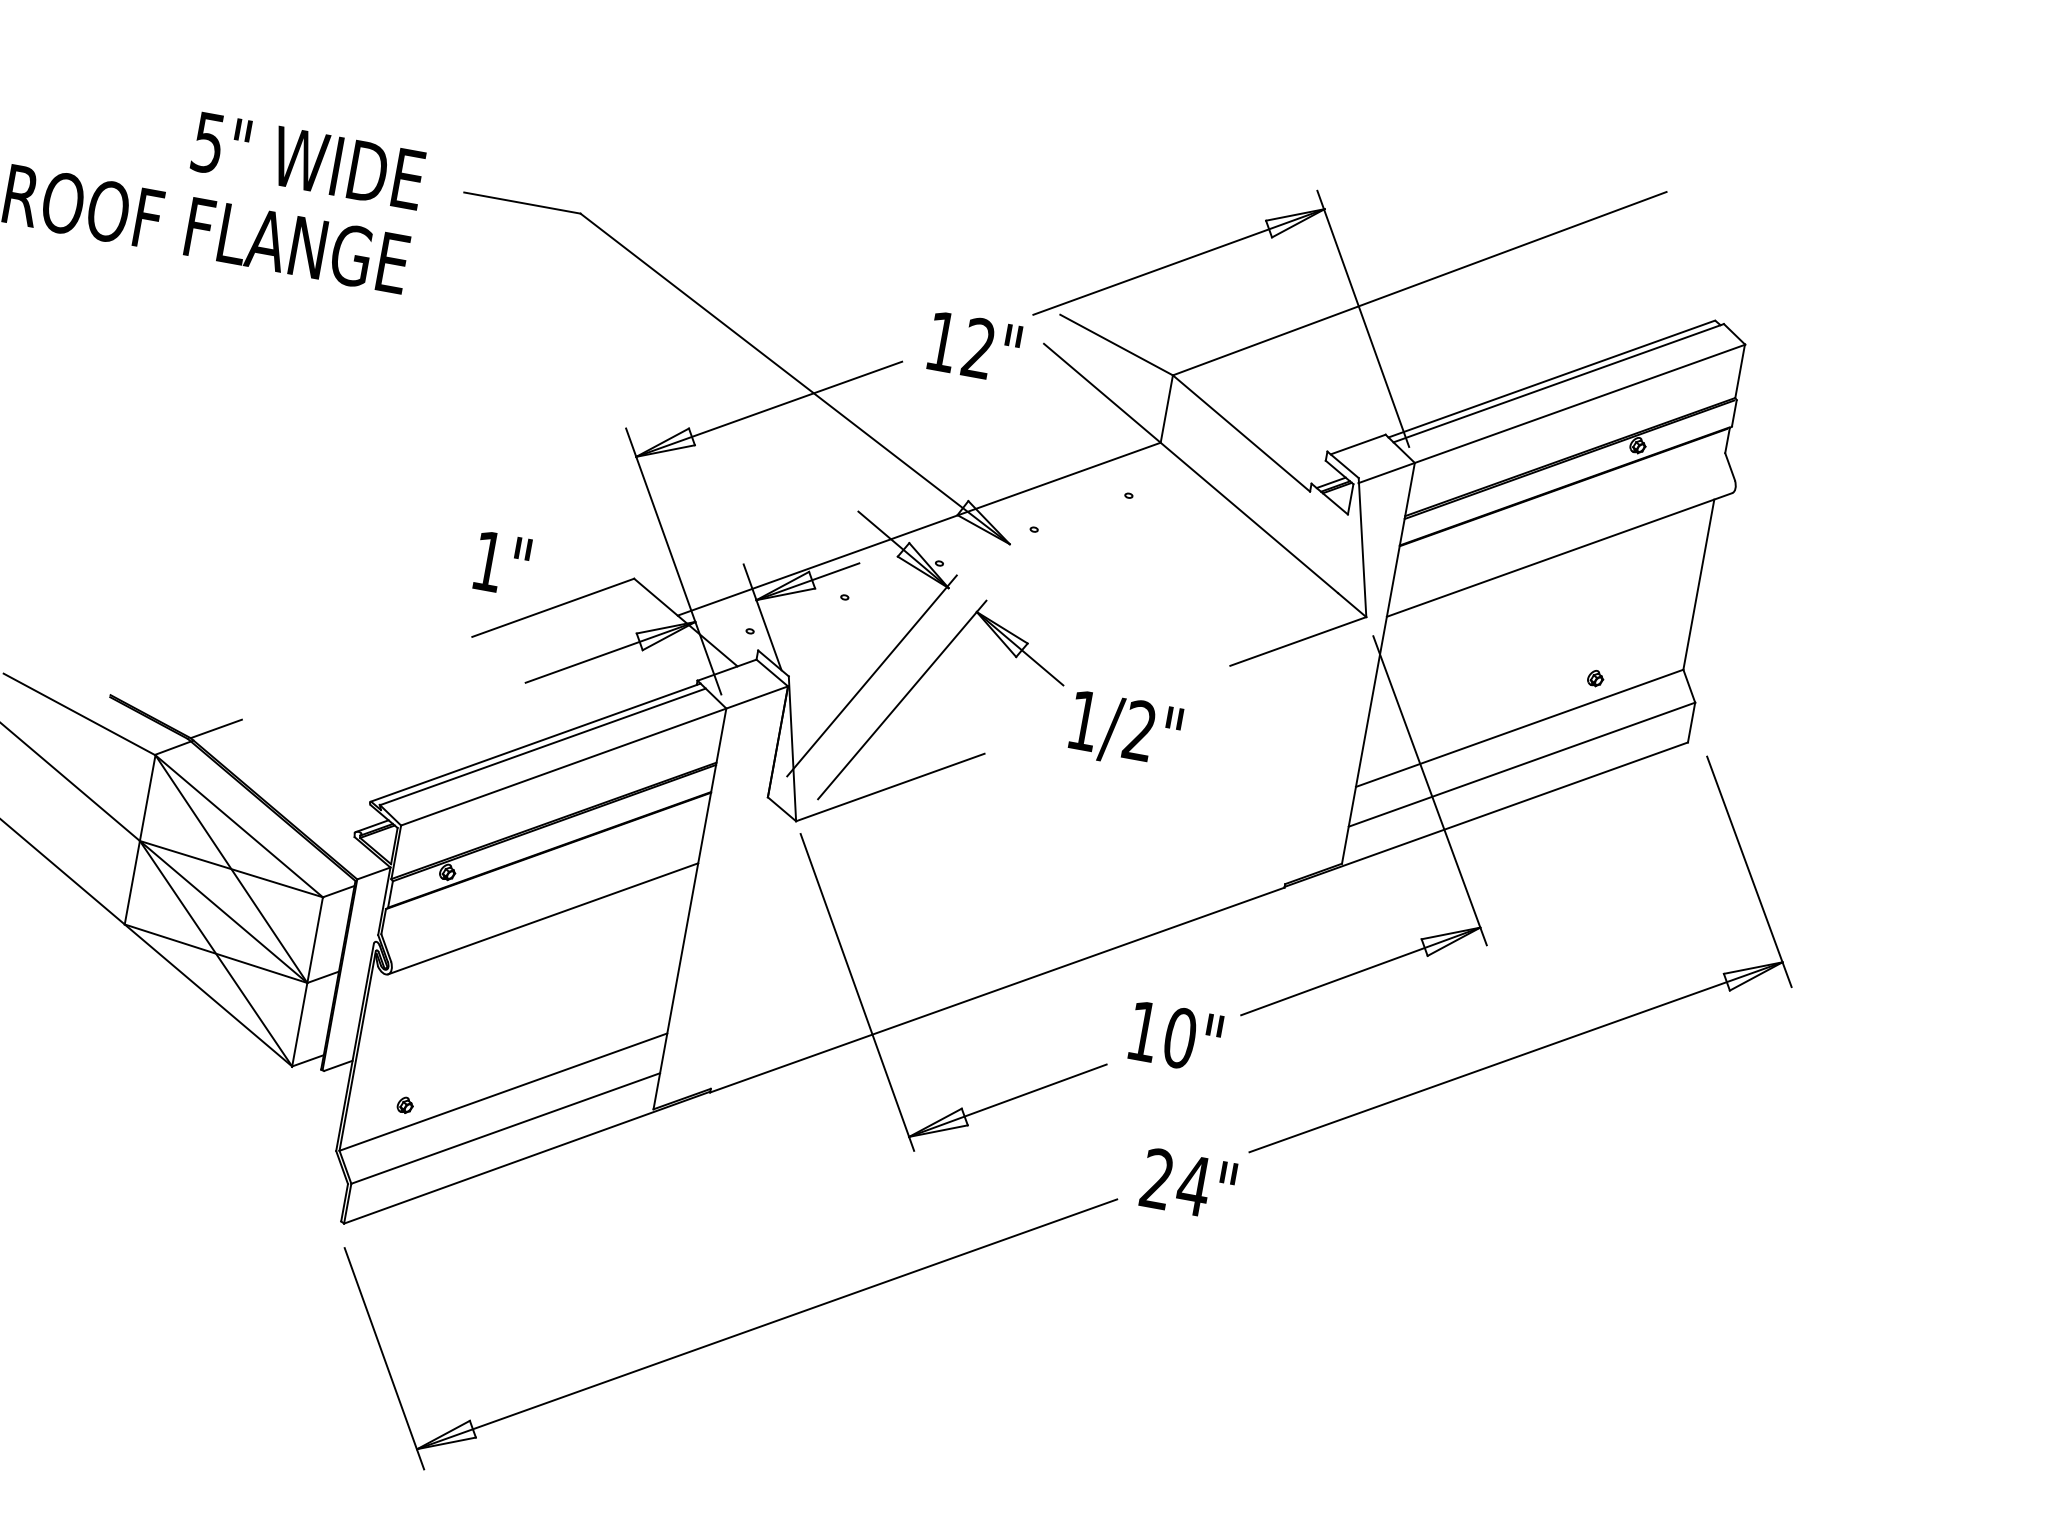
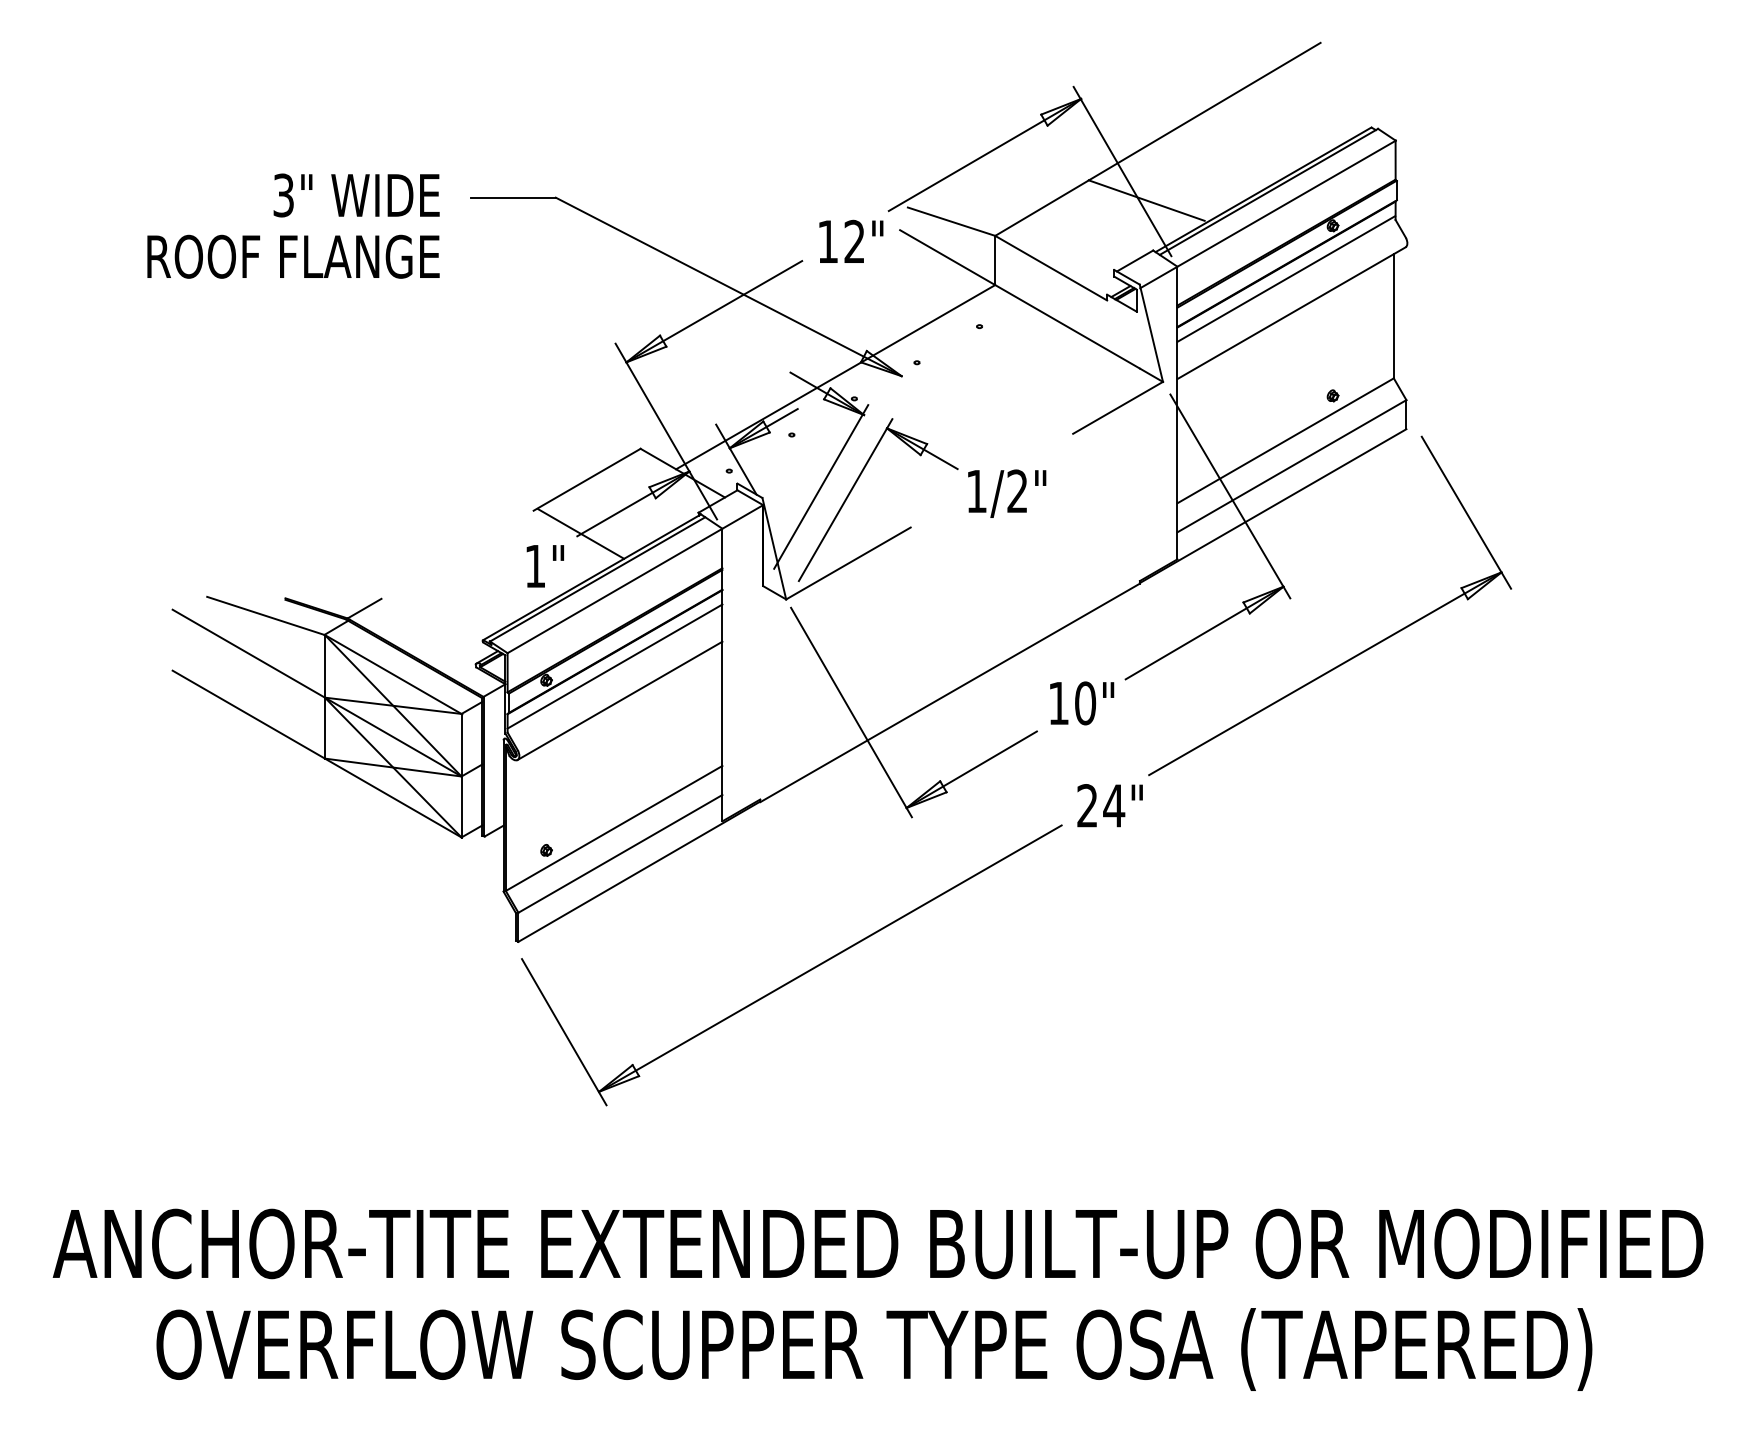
text: (208, 141) -> (283, 194), 5" -> 3"
line: (1388, 364) -> (1146, 200), added
line: (1561, 506) -> (1286, 278), added
text: (500, 563) -> (544, 566), moved
line: (532, 679) -> (581, 533), added
line: (544, 870) -> (614, 666), added

